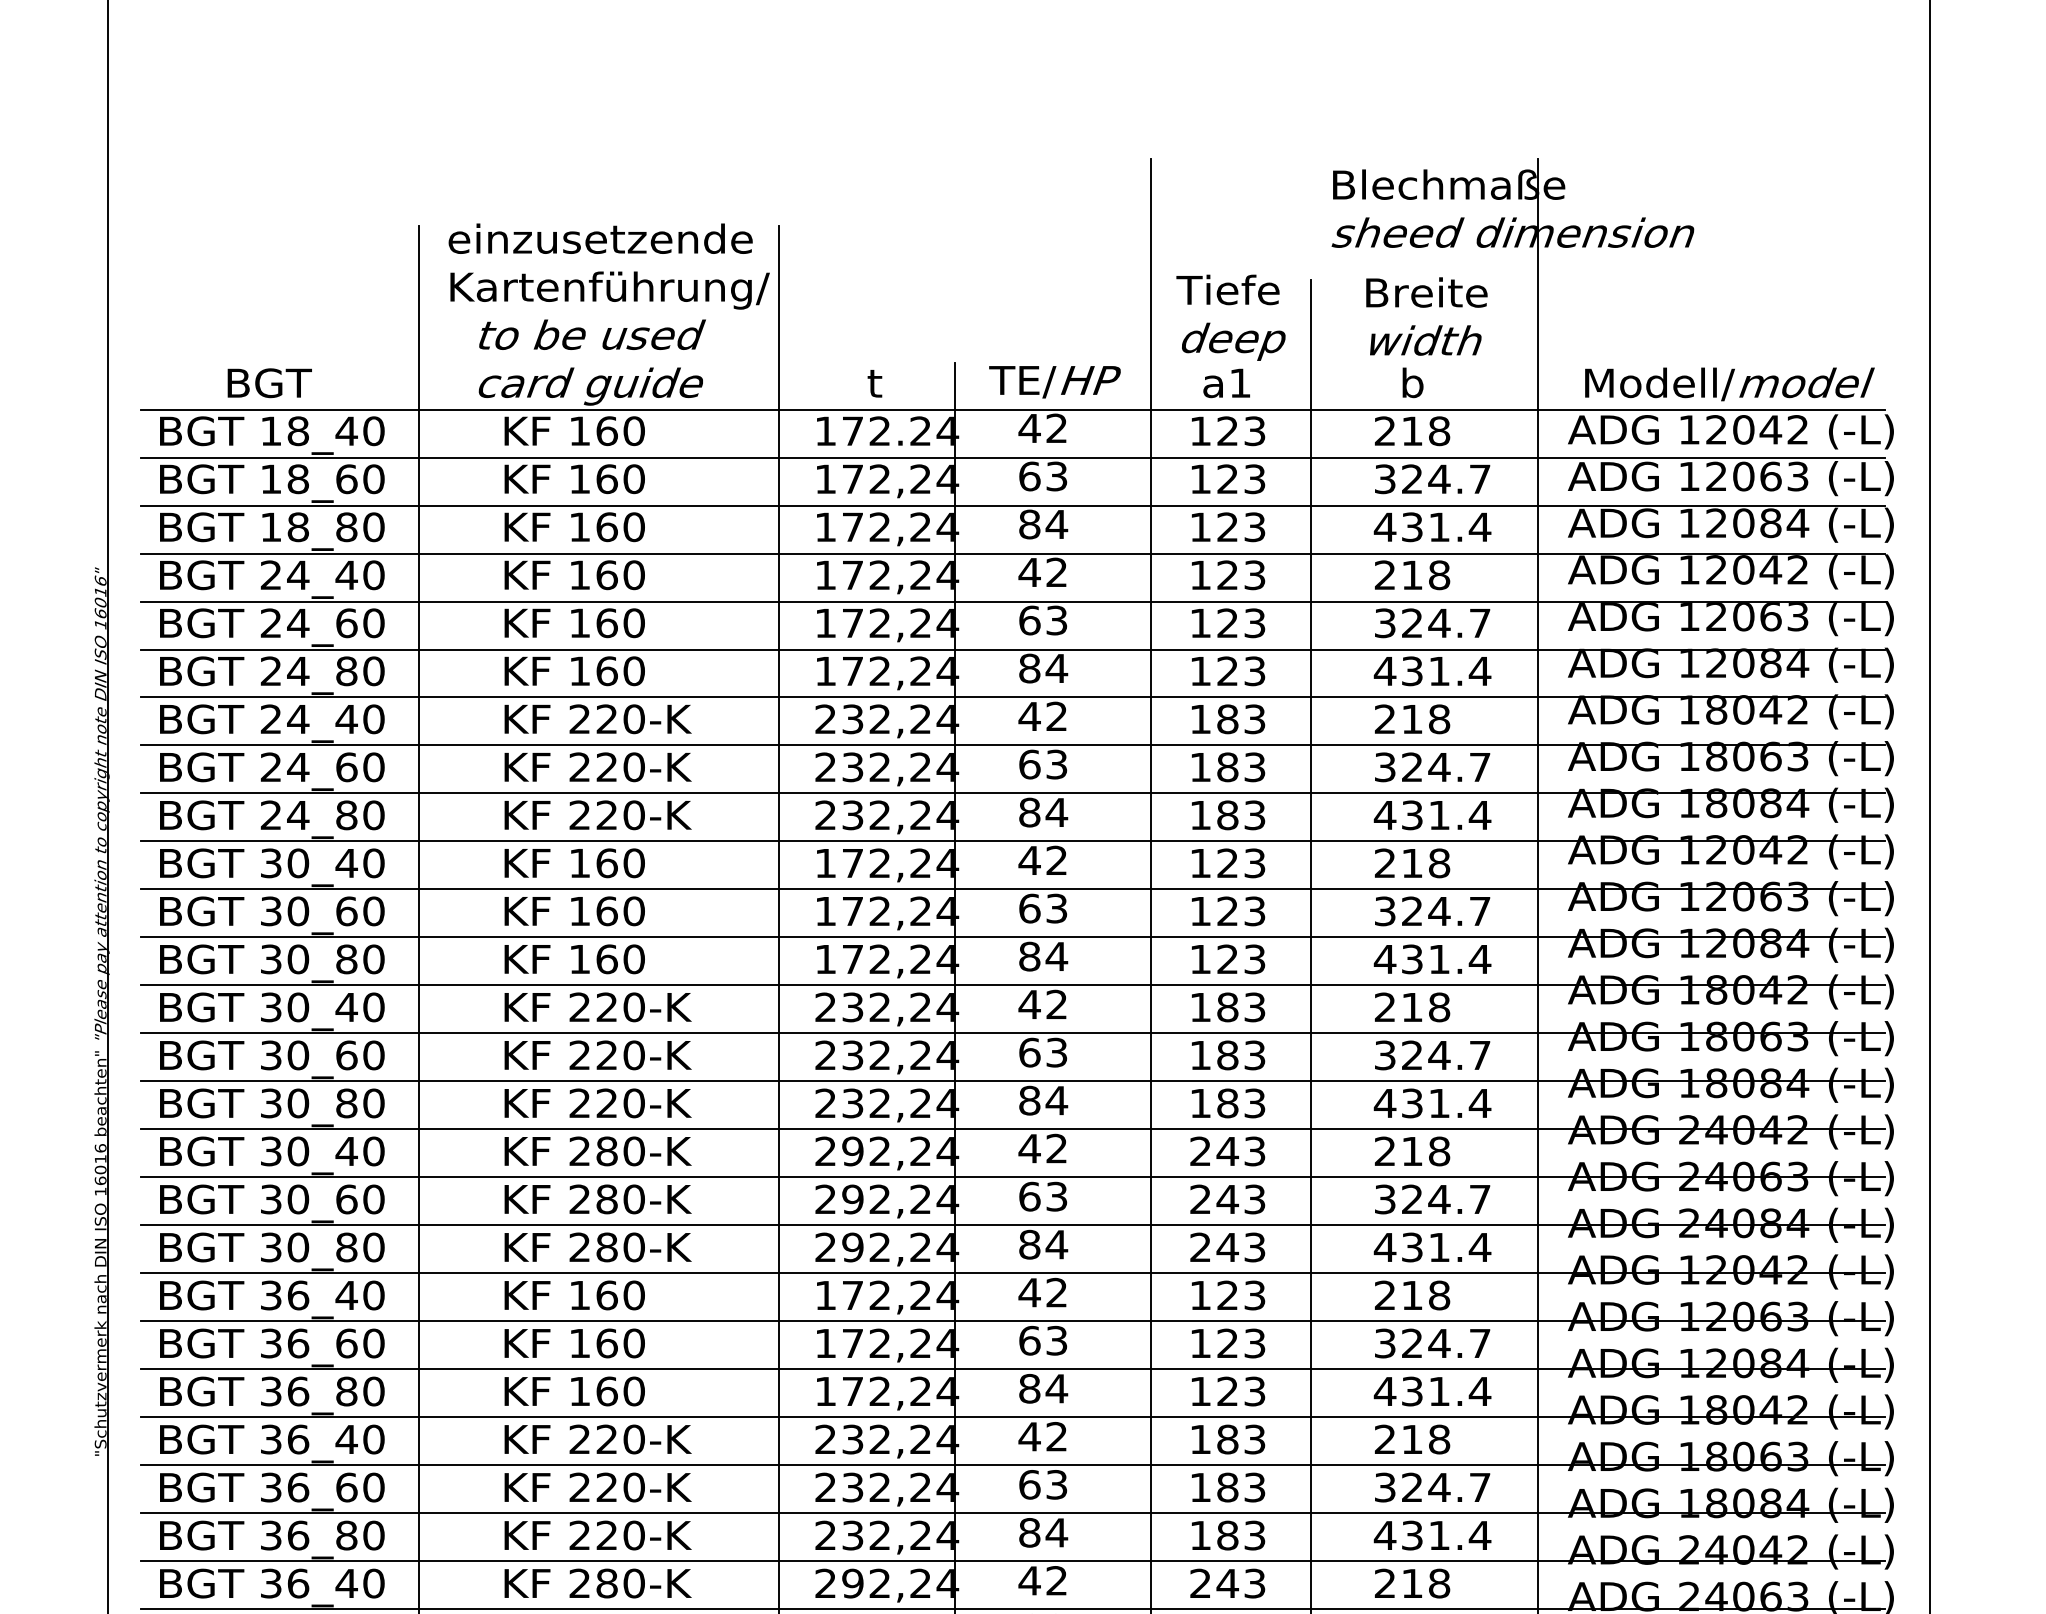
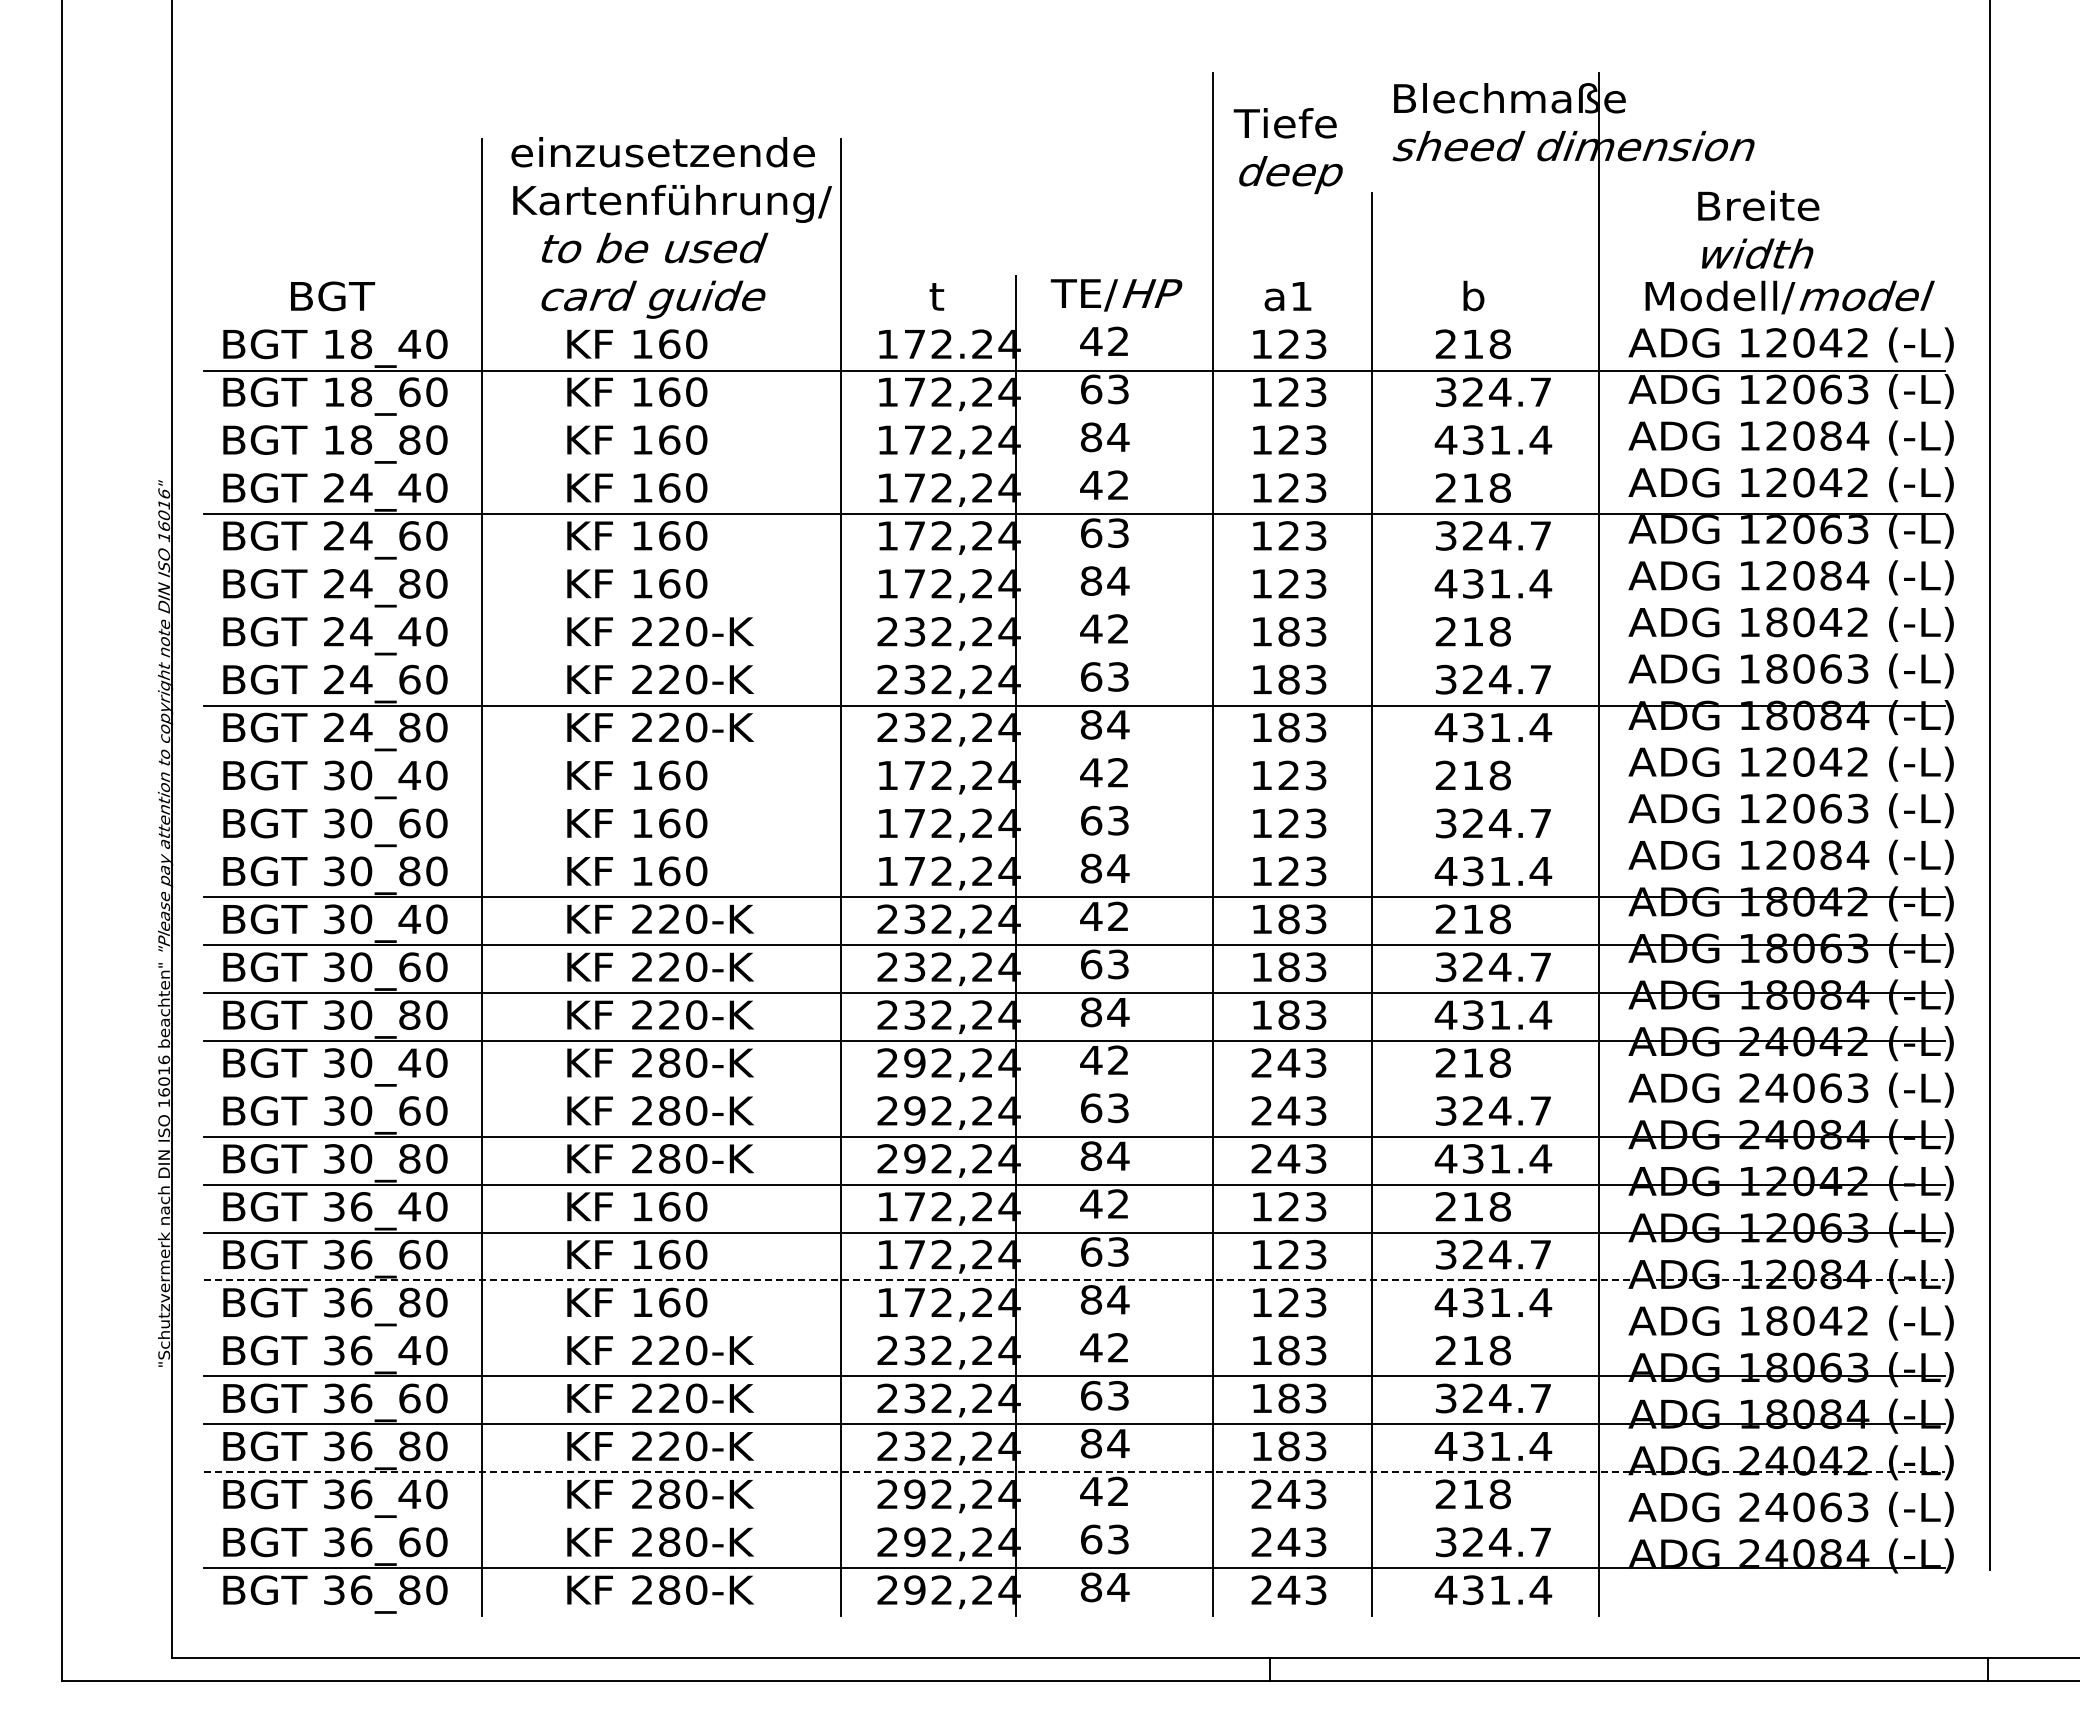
text: (1426, 316) -> (1758, 229), moved
text: (1230, 318) -> (1287, 151), moved
line: (1012, 409) -> (1074, 322), removed
line: (1012, 505) -> (1074, 418), removed
line: (1012, 553) -> (1074, 466), removed
line: (1012, 649) -> (1074, 562), removed
line: (1012, 697) -> (1074, 610), removed
line: (1012, 745) -> (1074, 657), removed
line: (1012, 841) -> (1074, 753), removed
line: (1012, 889) -> (1074, 801), removed
line: (1012, 937) -> (1074, 849), removed
line: (1012, 1176) -> (1074, 1088), removed
line: (1012, 1369) -> (1074, 1280), solid -> dashed
line: (1012, 1417) -> (1074, 1328), removed
line: (1012, 1561) -> (1074, 1472), solid -> dashed
line: (1012, 1608) -> (1074, 1519), removed

